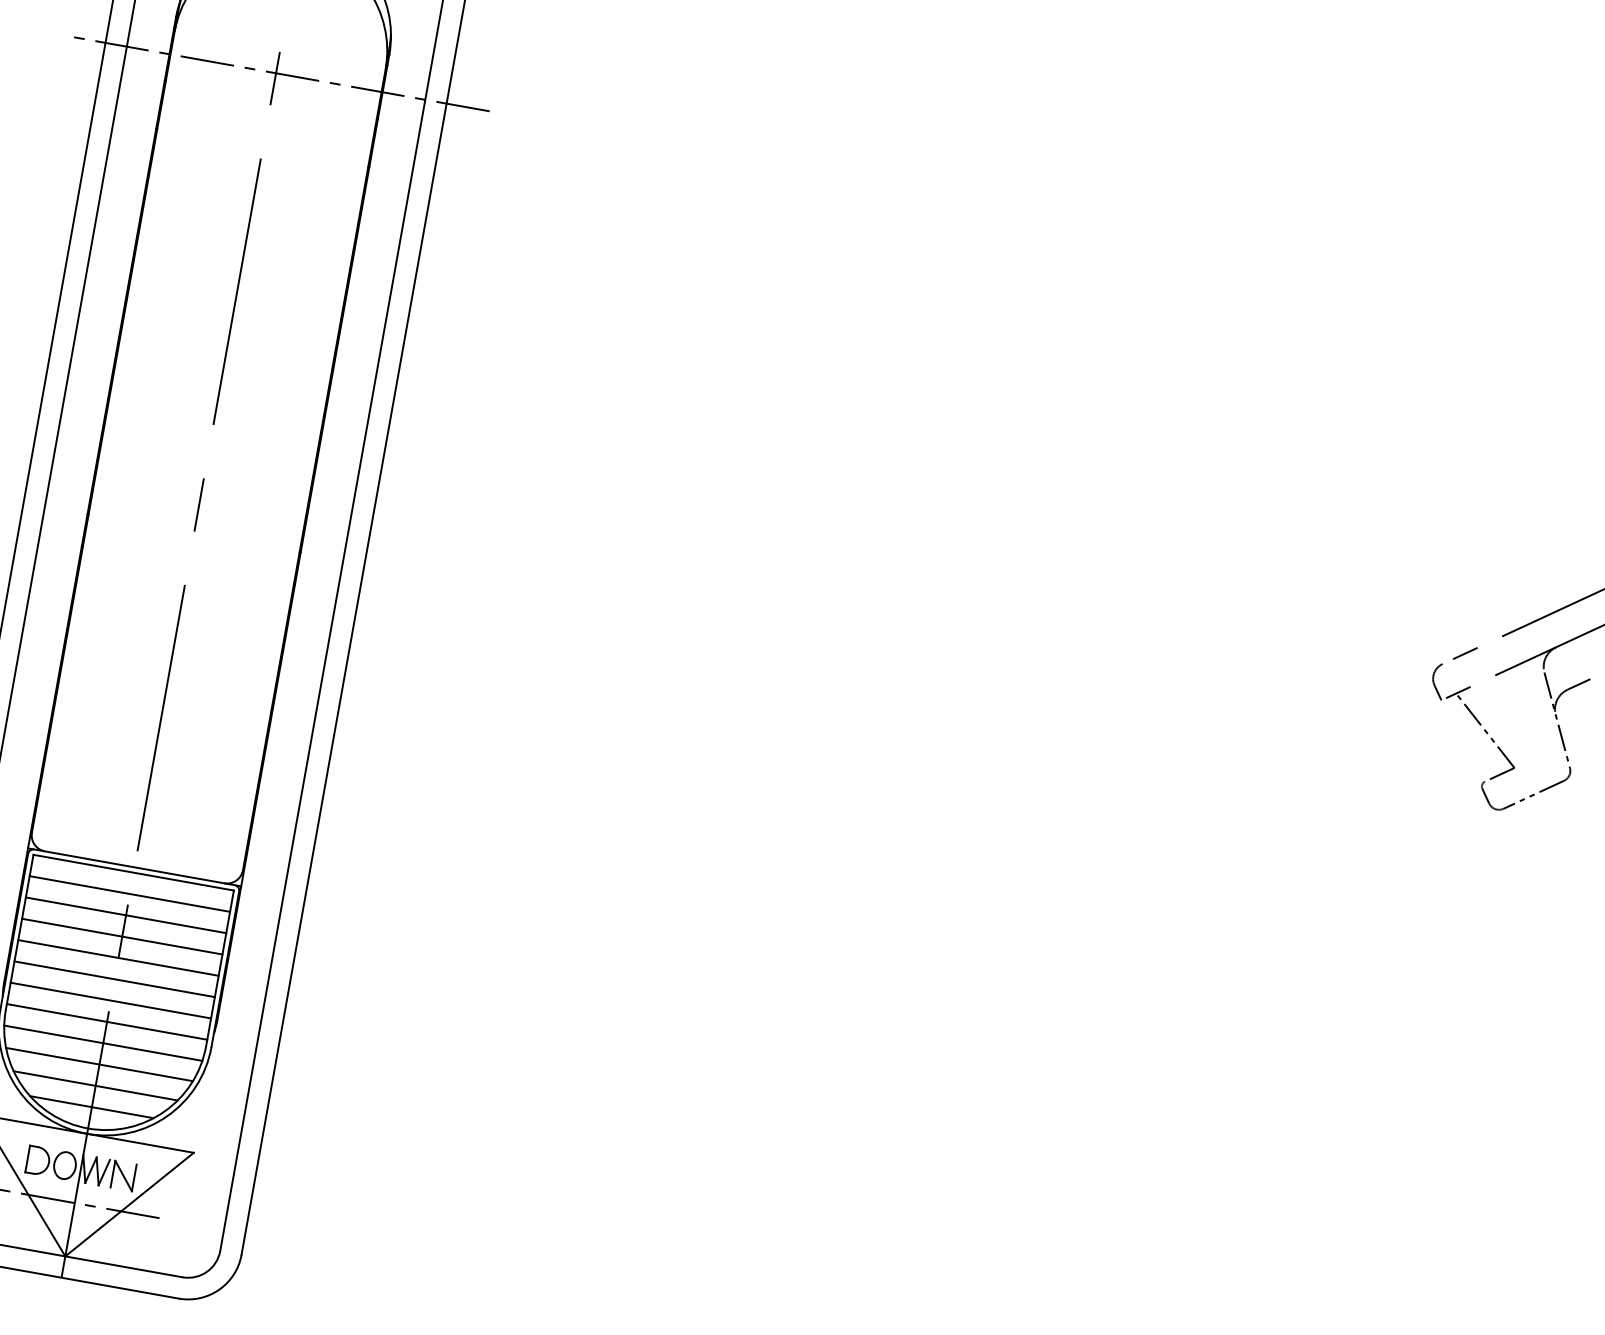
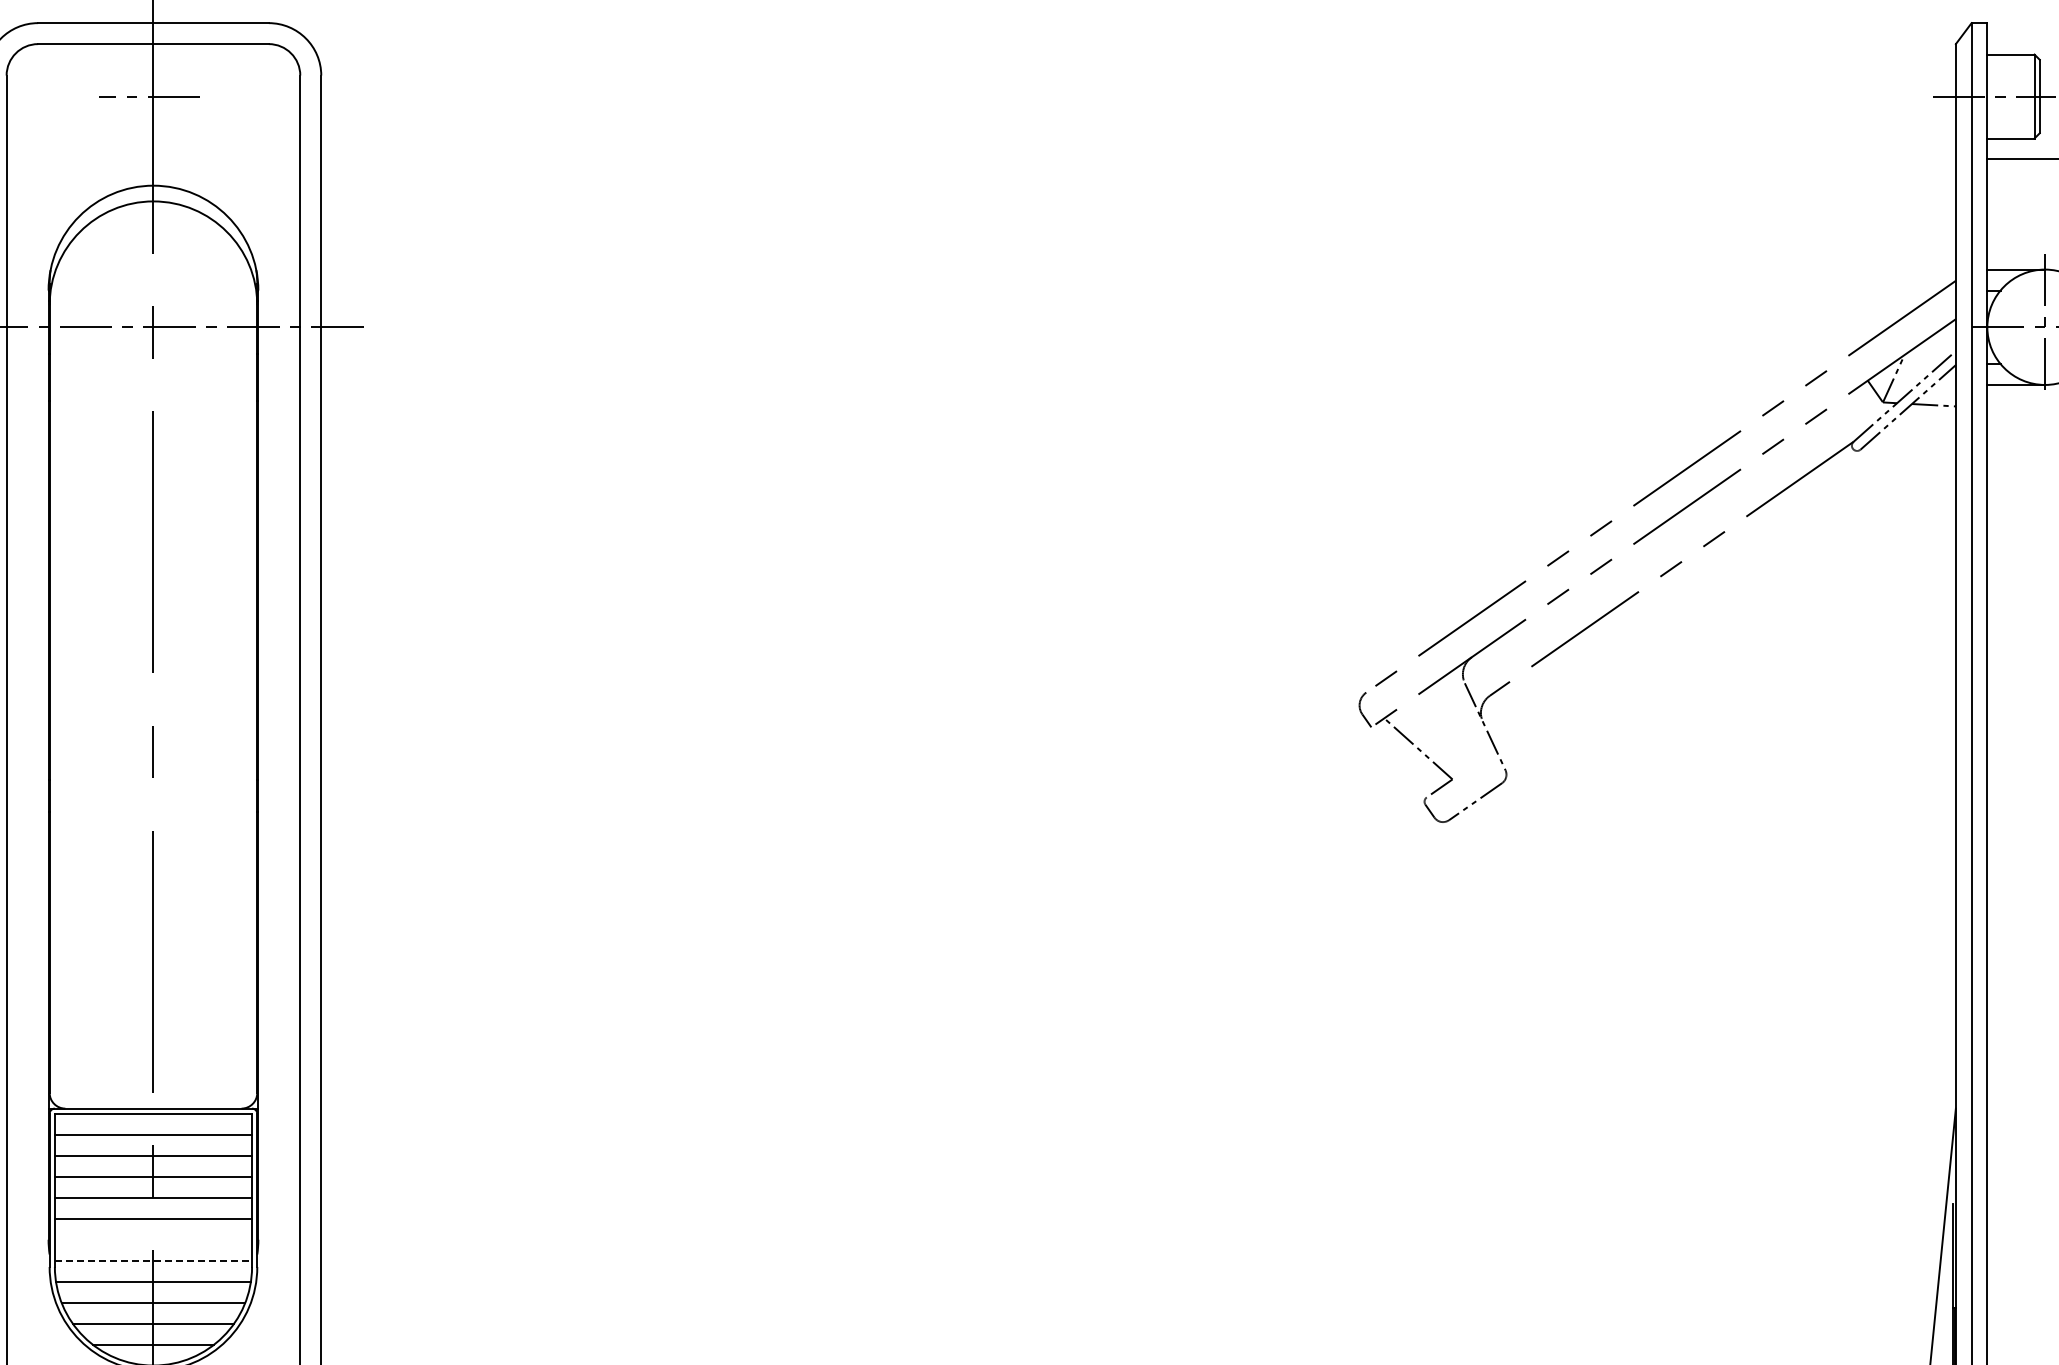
line: (110, 1000) -> (153, 1239), removed
line: (107, 1021) -> (153, 1260), solid -> dashed

